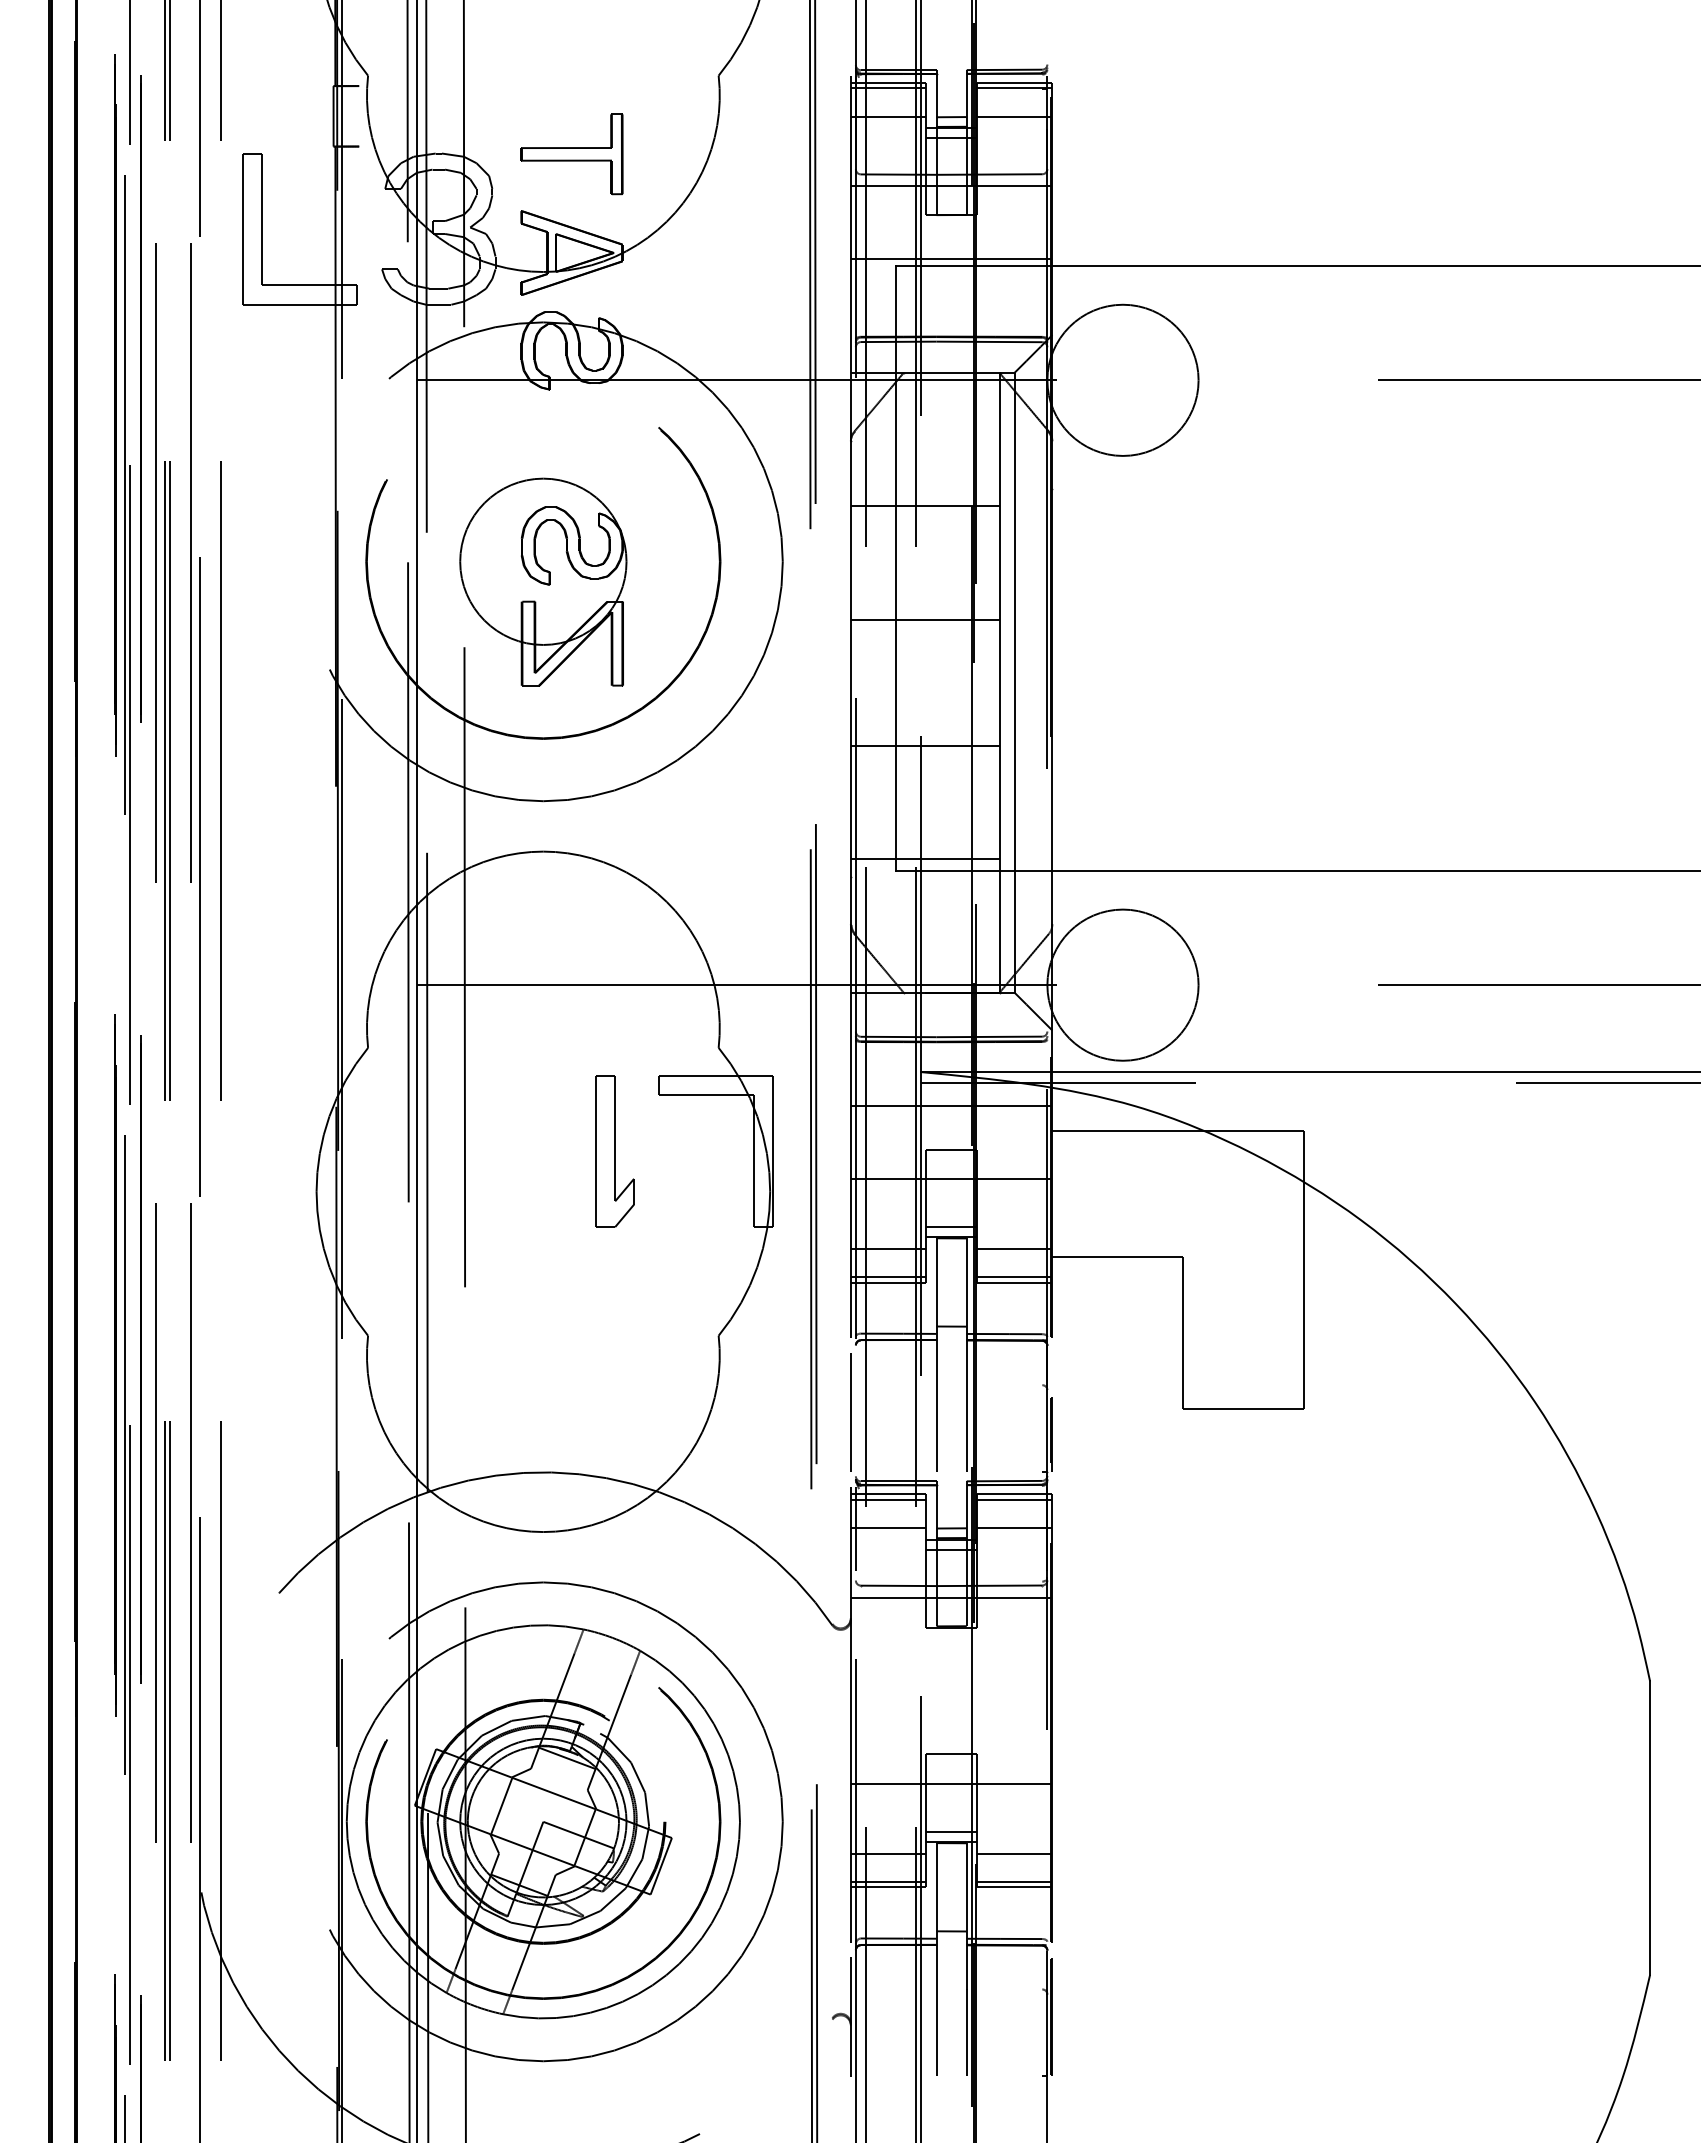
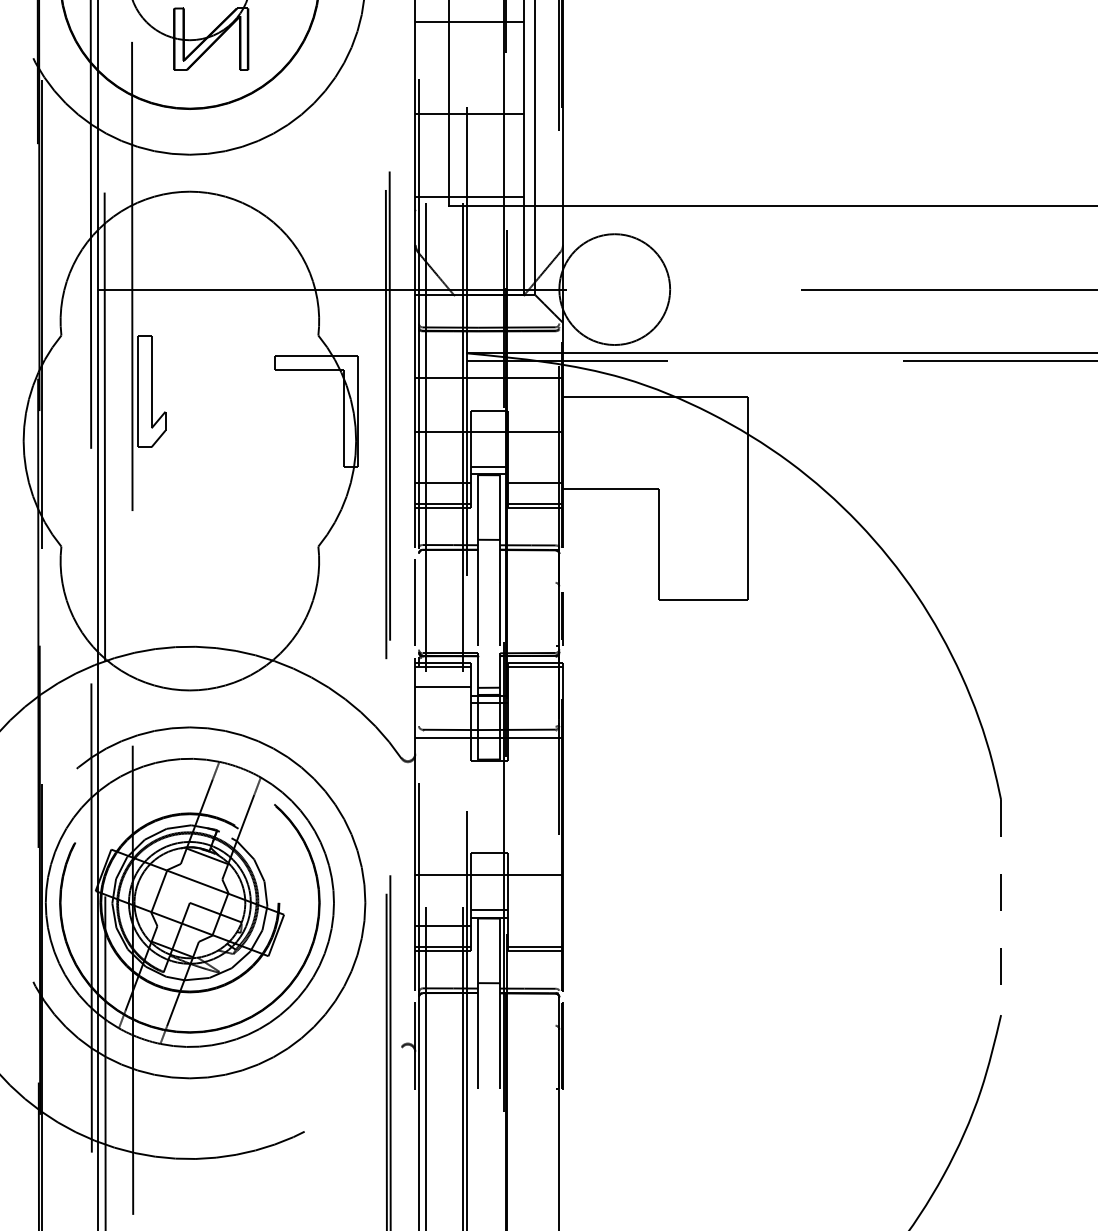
part: (614, 1151) -> (151, 391), moved
line: (1014, 1527) -> (535, 687), removed
line: (855, 1534) -> (418, 692), removed
line: (1650, 1828) -> (1001, 907), solid -> dashed
line: (1014, 1853) -> (535, 926), removed

